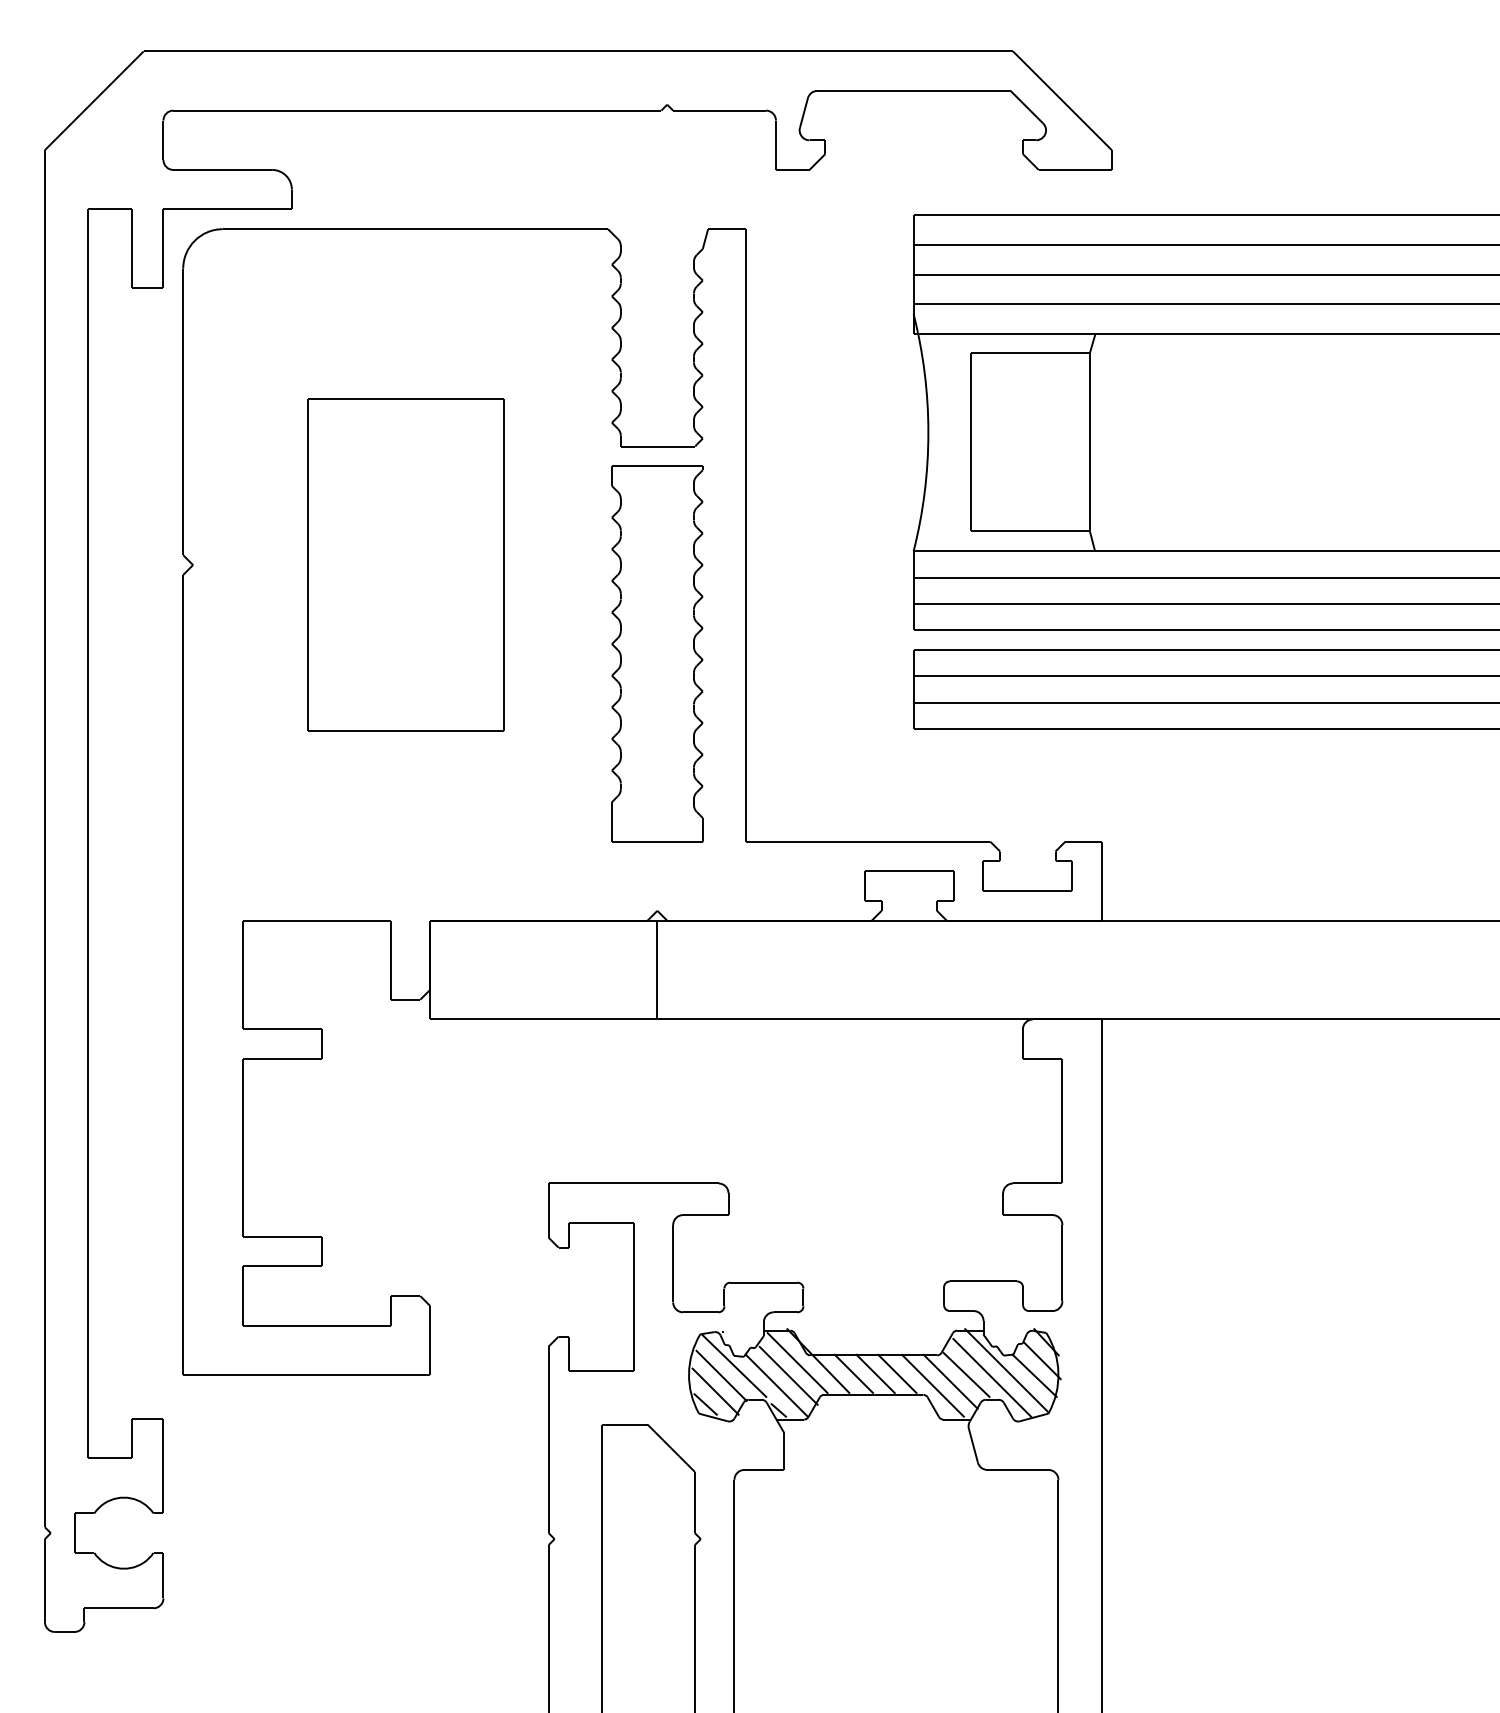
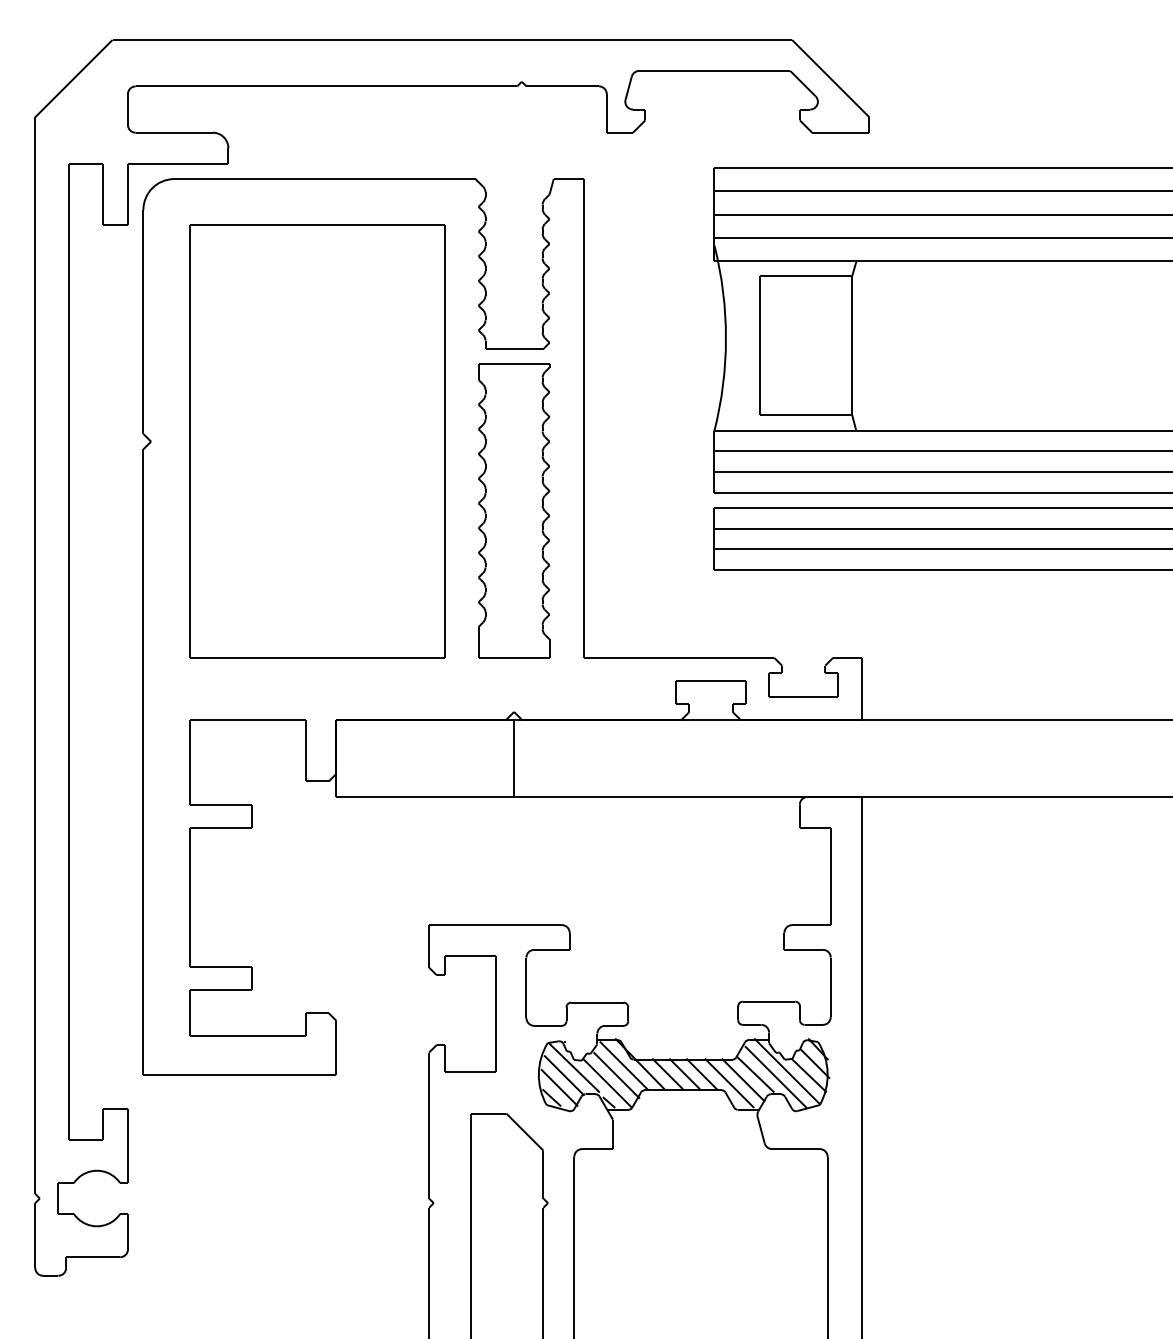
part: (405, 564) -> (317, 441), size x1.67

